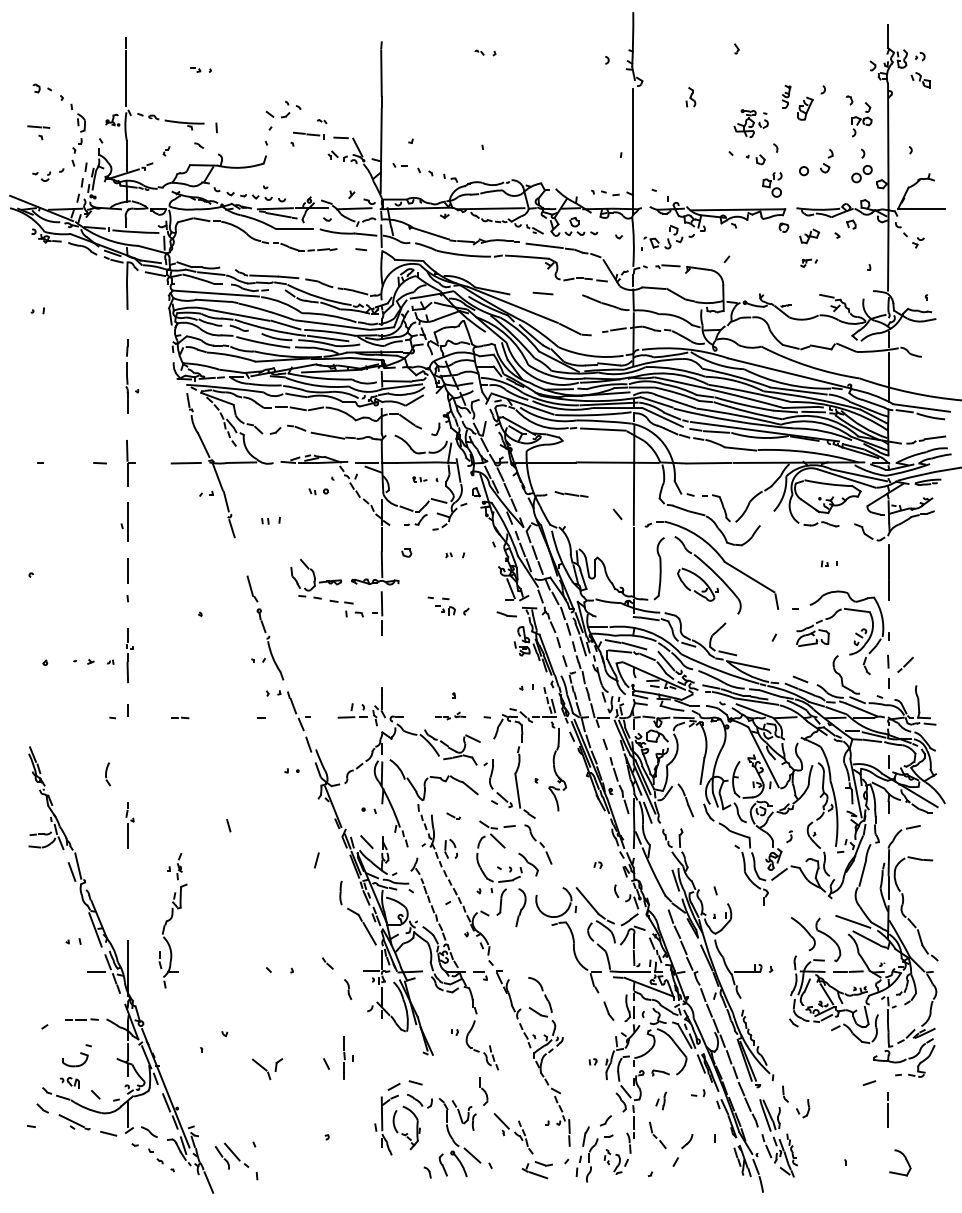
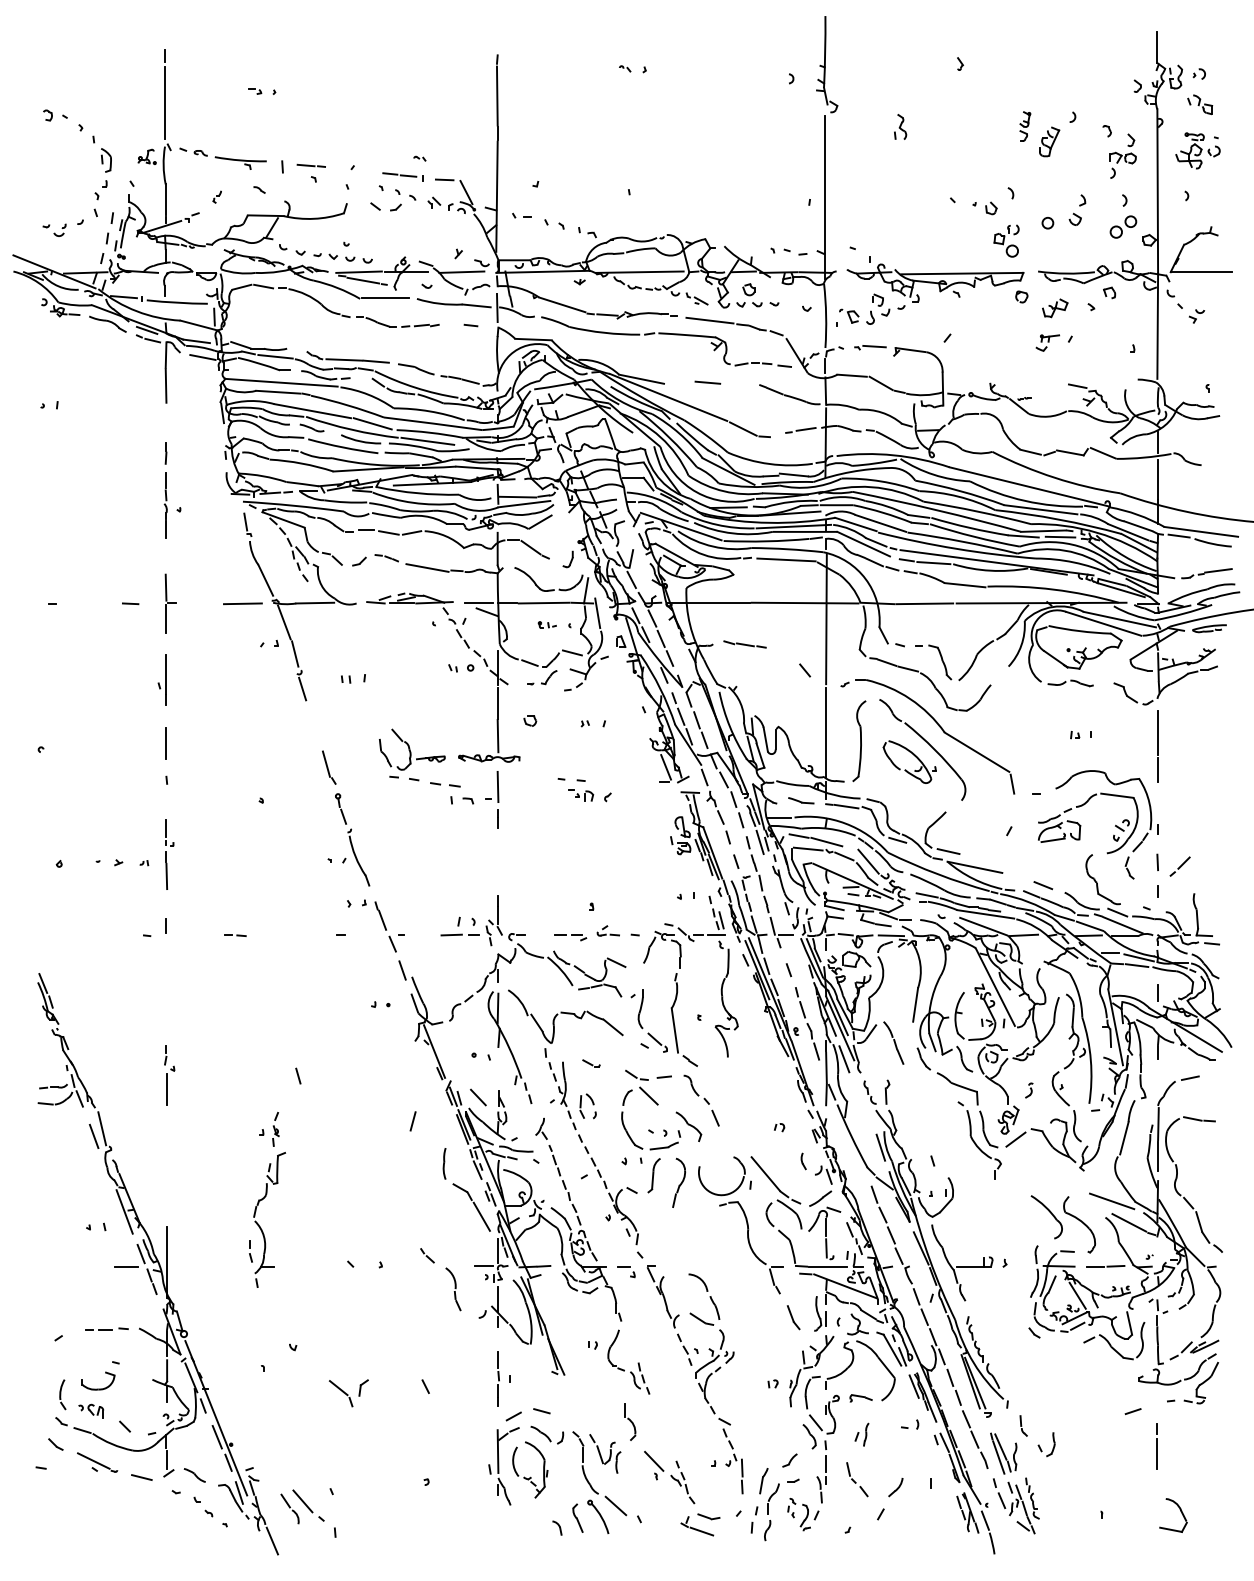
part: (283, 109) -> (393, 200), moved
part: (750, 123) -> (1197, 150), moved
part: (38, 132) -> (311, 172), moved
part: (808, 263) -> (1053, 343), size x1.67
part: (318, 491) -> (460, 668), moved
part: (506, 614) -> (800, 800), moved
part: (450, 715) -> (587, 932), size x1.67
part: (107, 774) -> (62, 1395), moved
part: (172, 920) -> (266, 1199), moved
part: (347, 989) -> (453, 1289), size x1.67
part: (348, 1057) -> (503, 1378), moved

